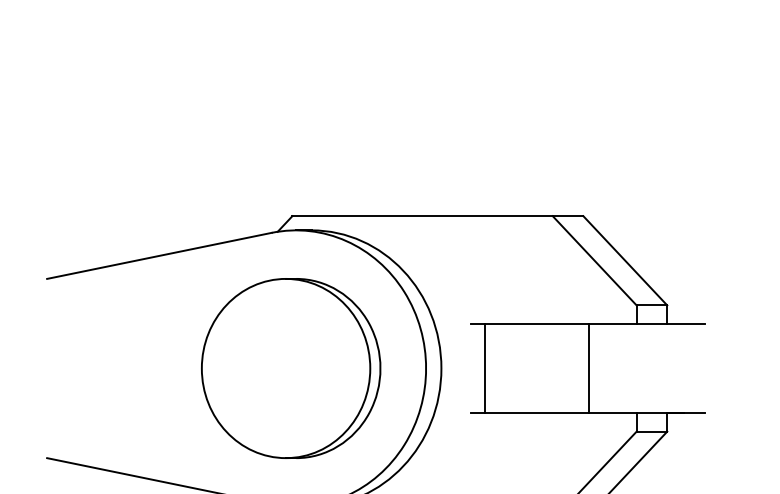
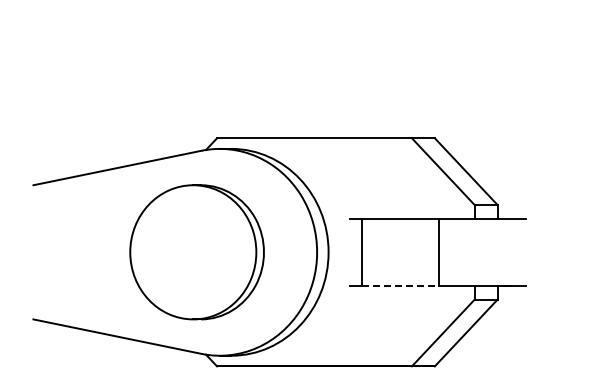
part: (290, 368) -> (196, 252), moved
line: (537, 412) -> (400, 285), solid -> dashed

